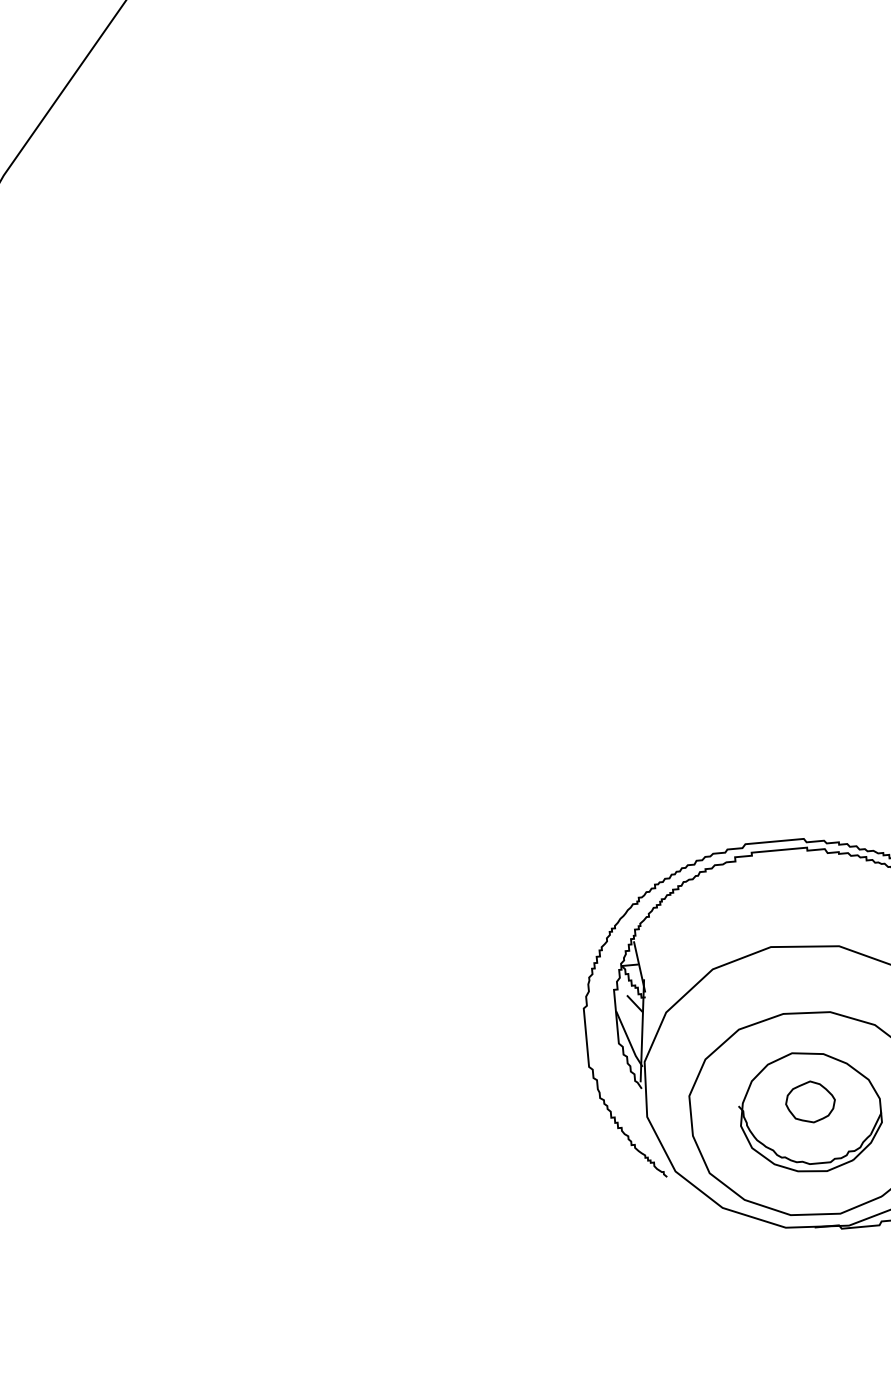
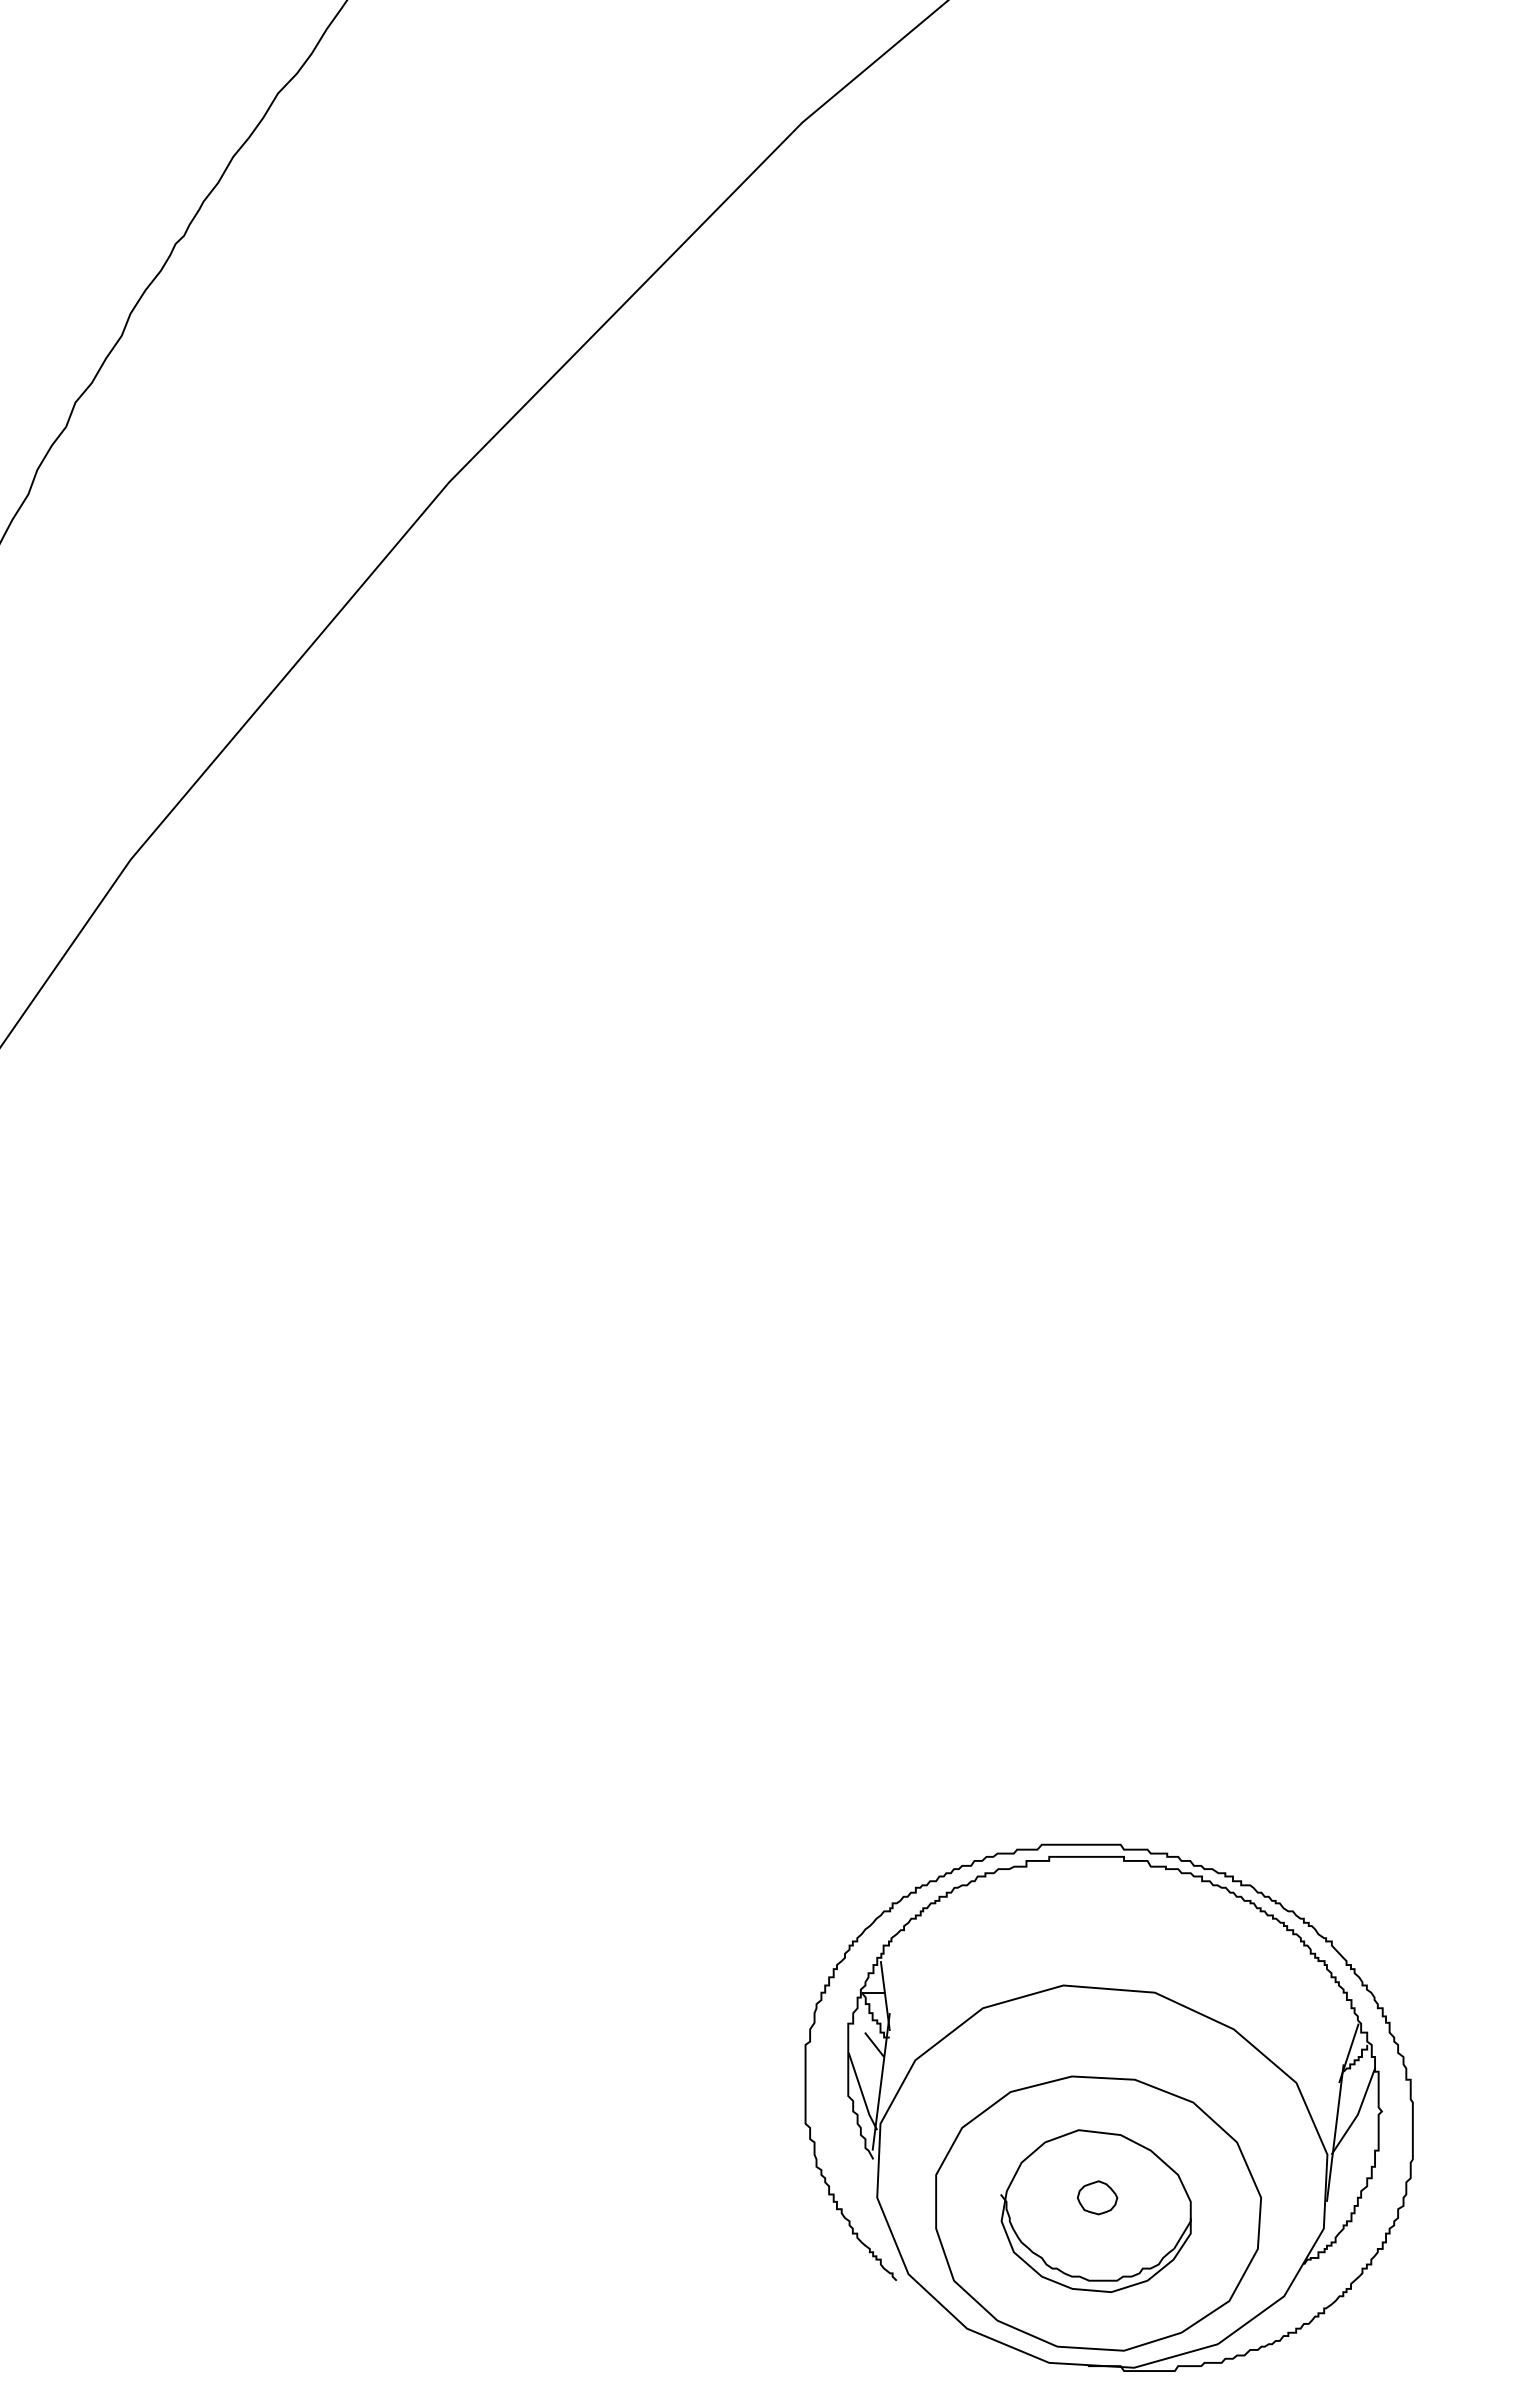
part: (810, 1101) -> (1097, 2197), size x0.6

